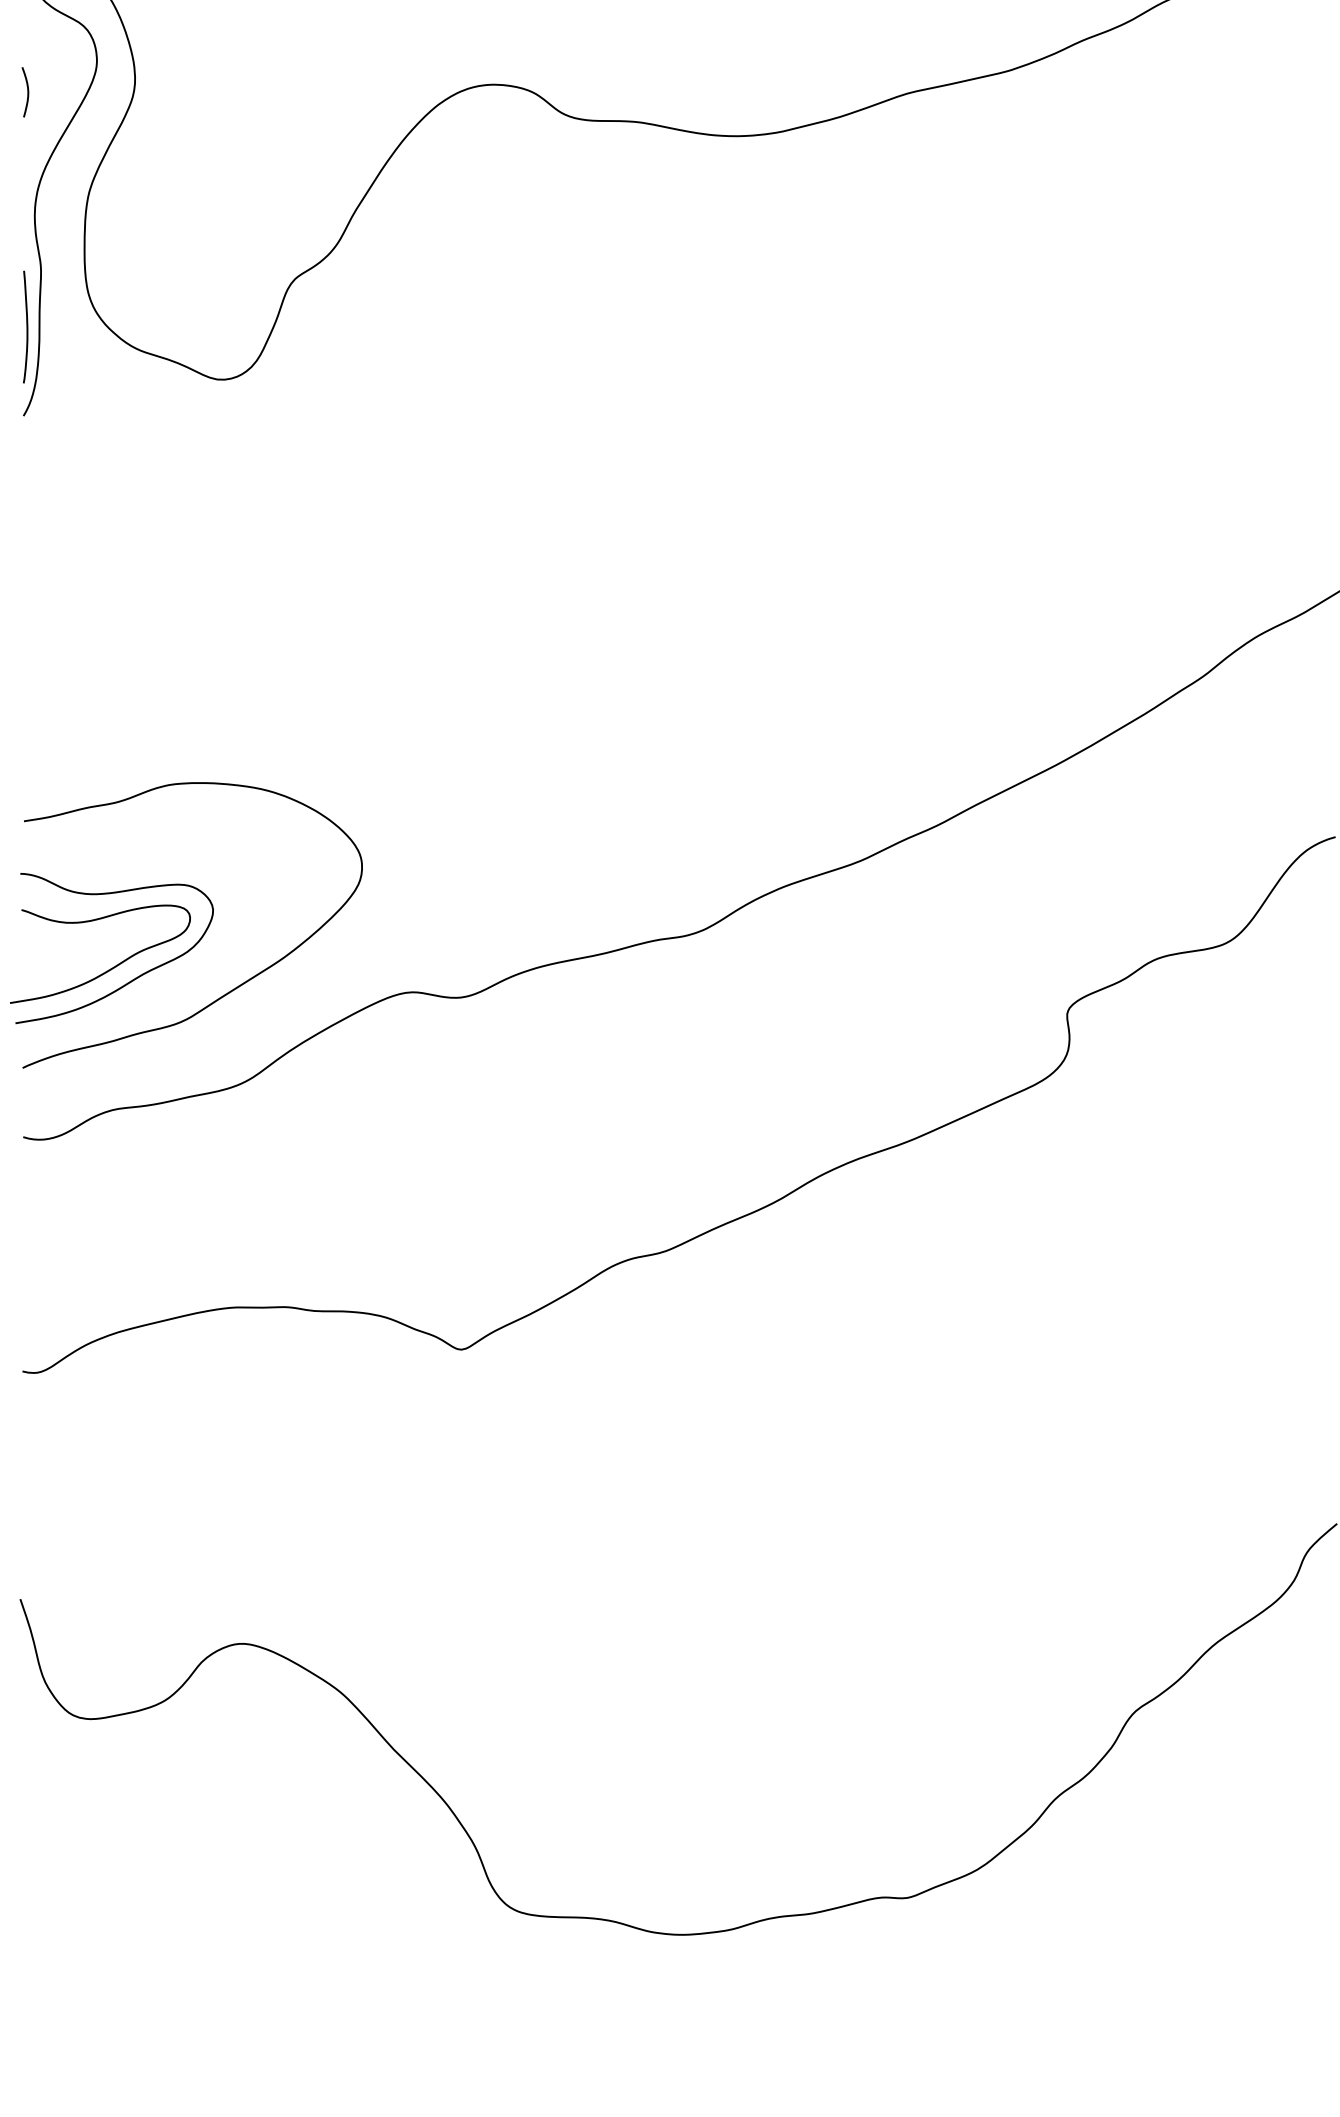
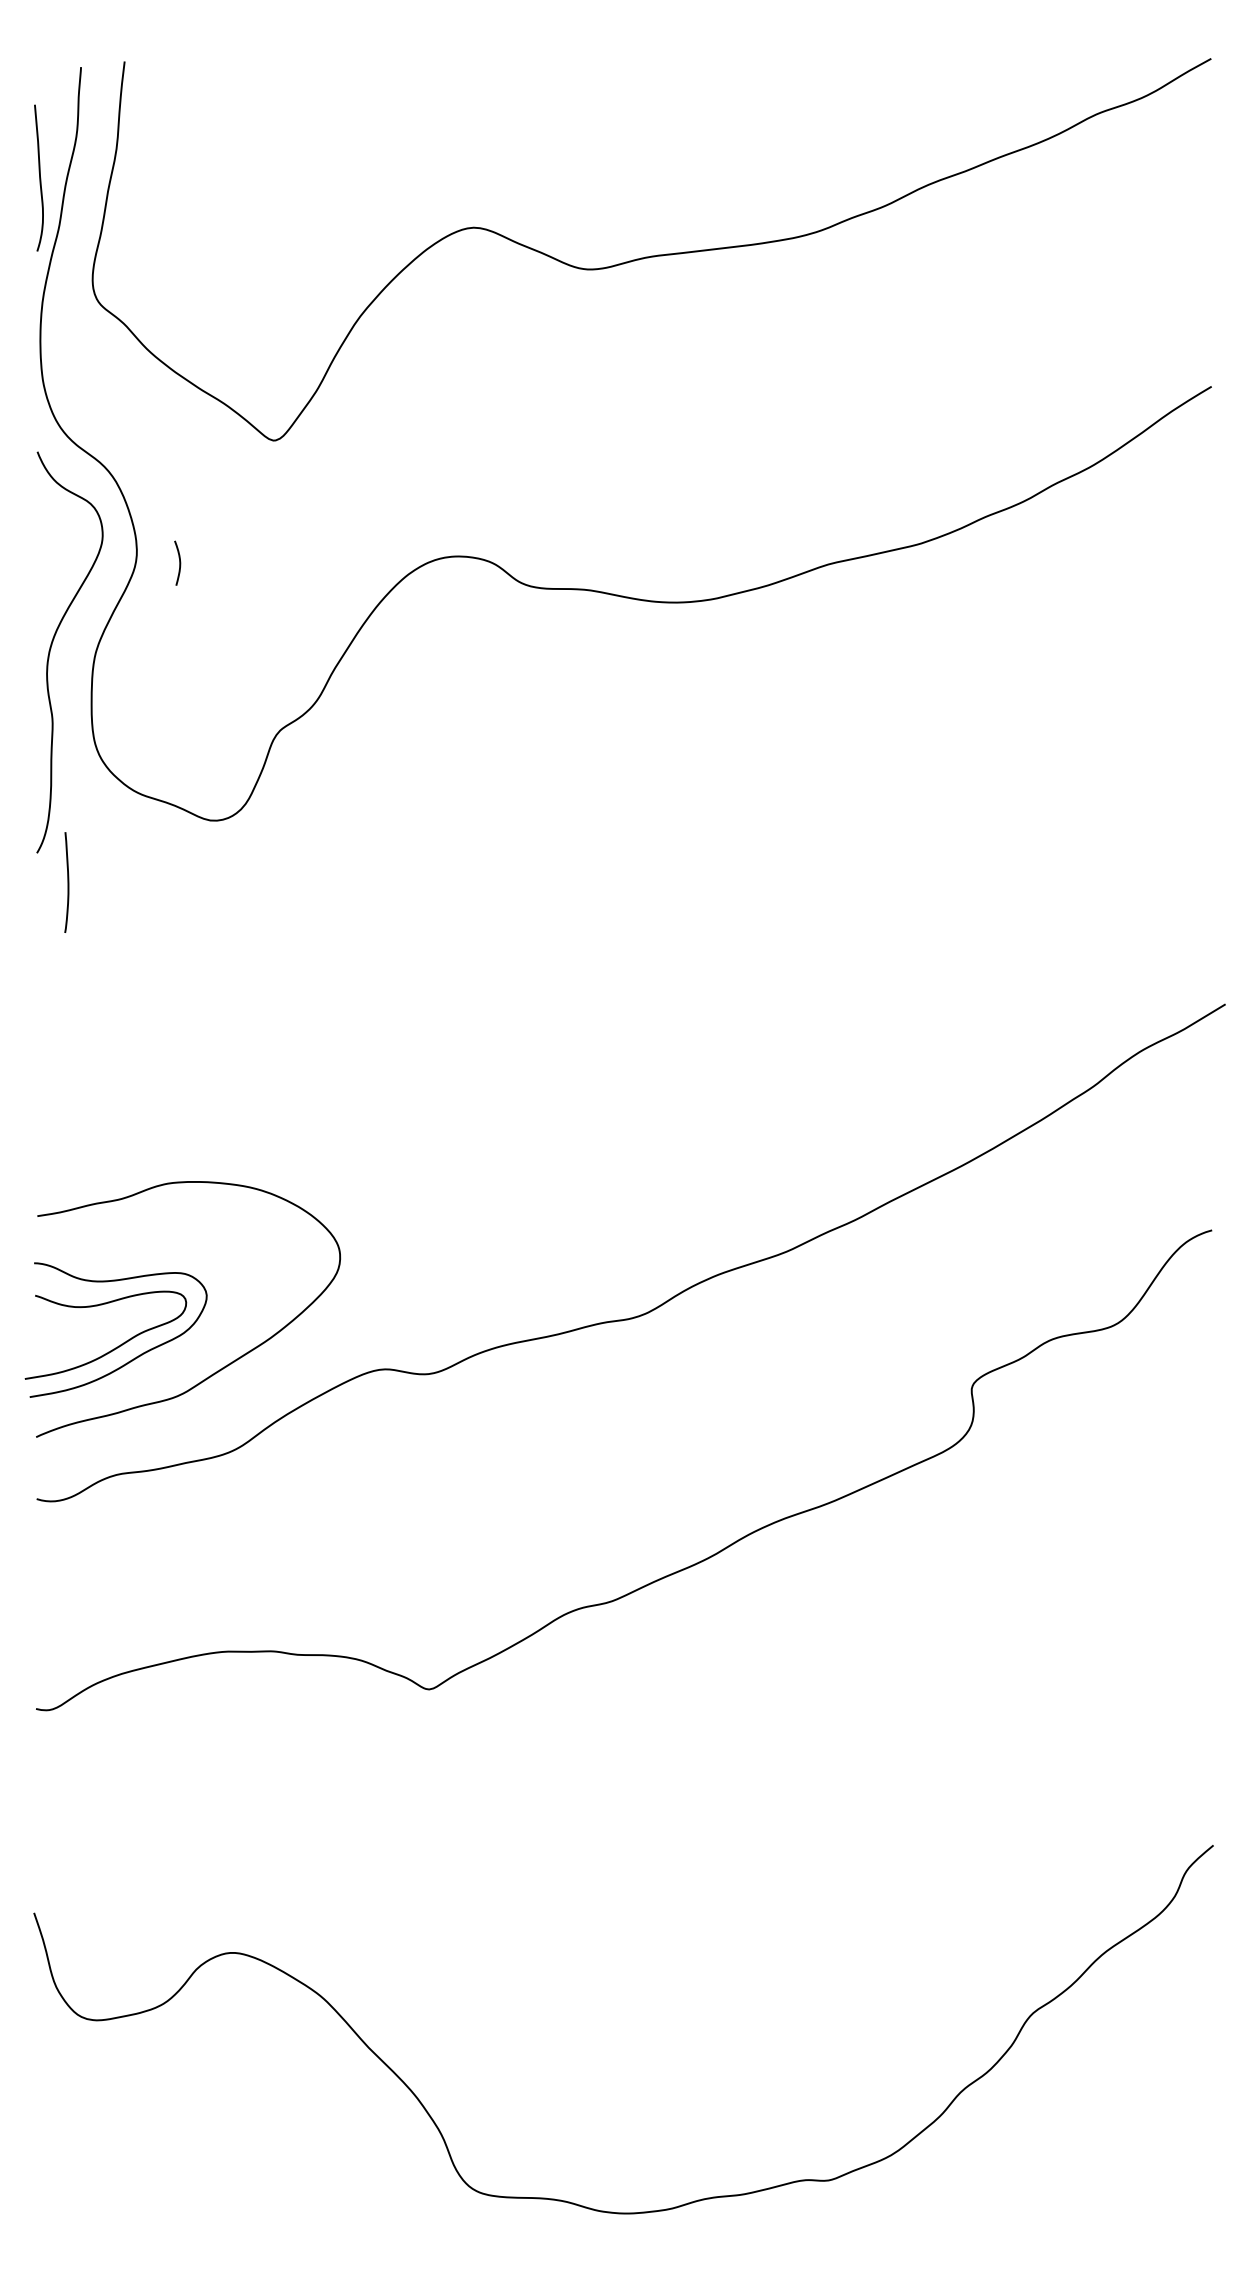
curve: (27, 91) -> (179, 562), moved
curve: (26, 327) -> (67, 882), moved

